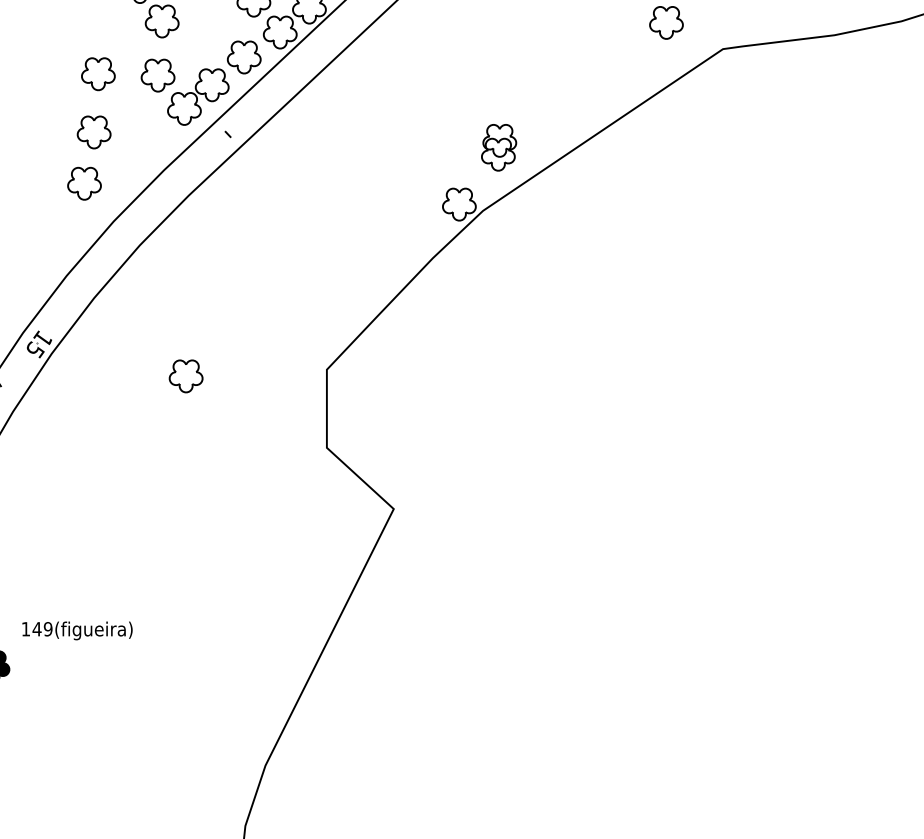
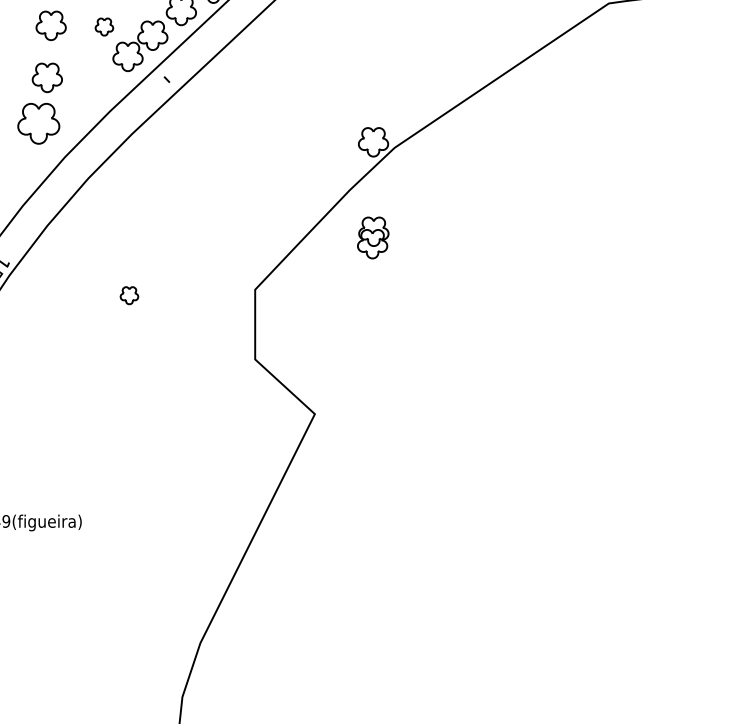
part: (157, 75) -> (103, 27), size x0.6
part: (499, 147) -> (373, 237), moved
part: (84, 183) -> (38, 123), size x1.4
part: (185, 376) -> (128, 295), size x0.6

